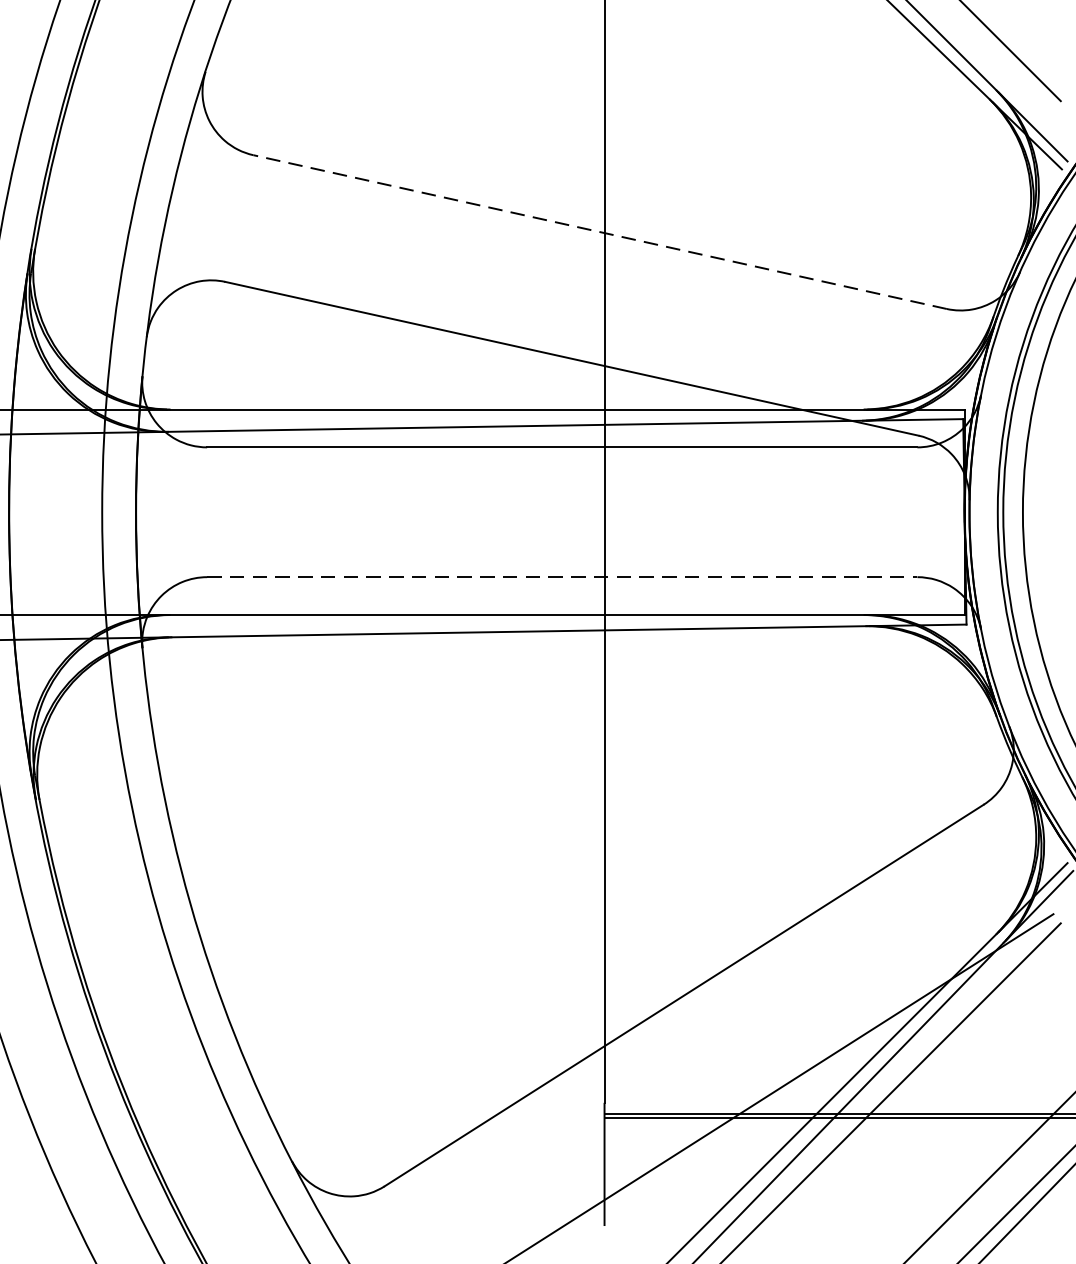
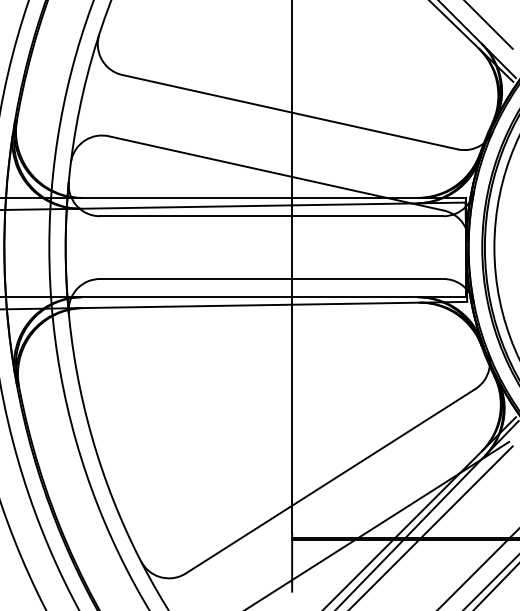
line: (601, 232) -> (290, 112), dashed -> solid
line: (561, 576) -> (271, 278), dashed -> solid

